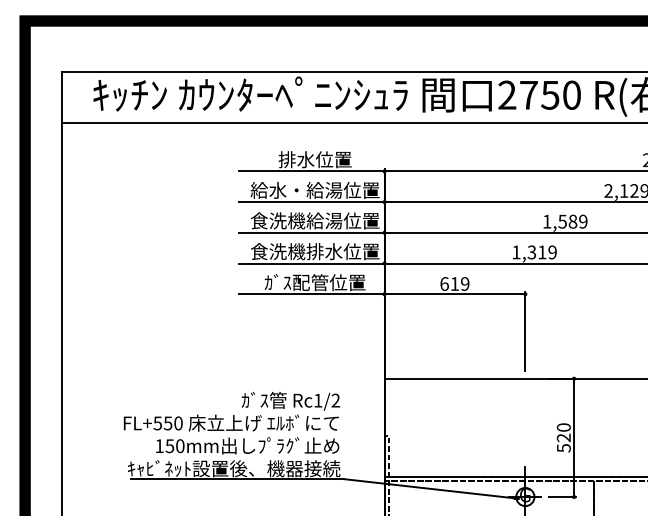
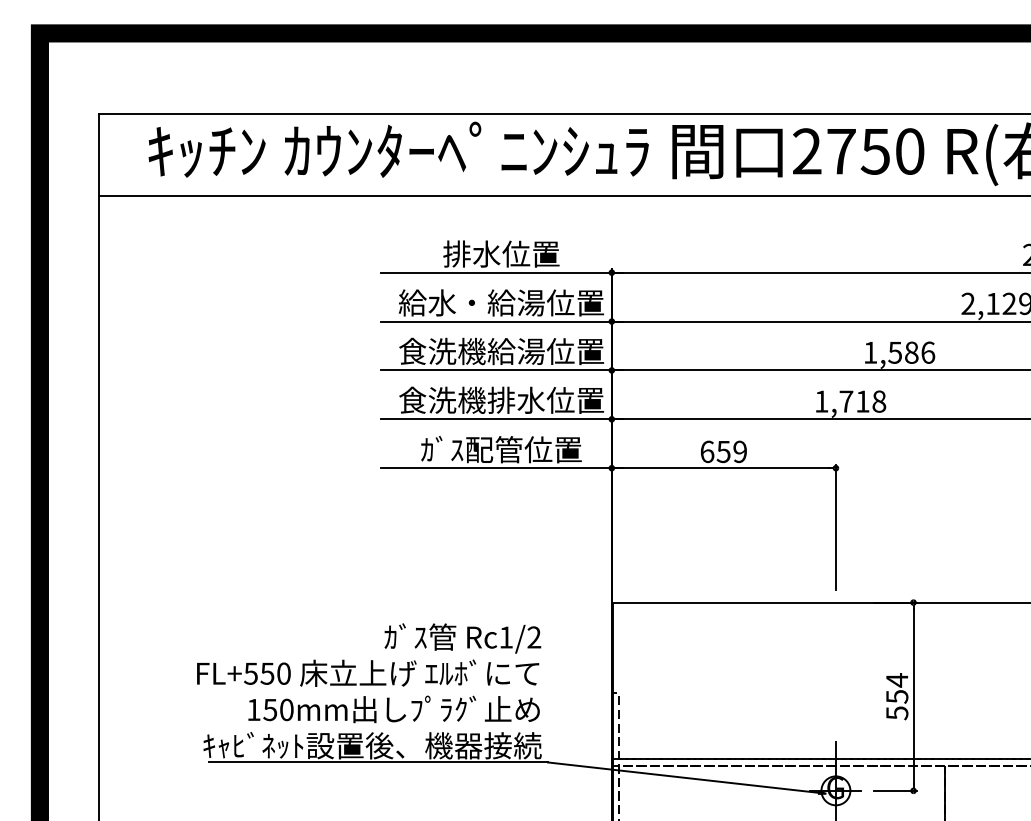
text: (583, 221) -> (928, 352), 1,589 -> 1,586
text: (541, 252) -> (861, 401), 1,319 -> 1,718
text: (454, 283) -> (723, 451), 619 -> 659
text: (563, 432) -> (896, 688), 520 -> 554

